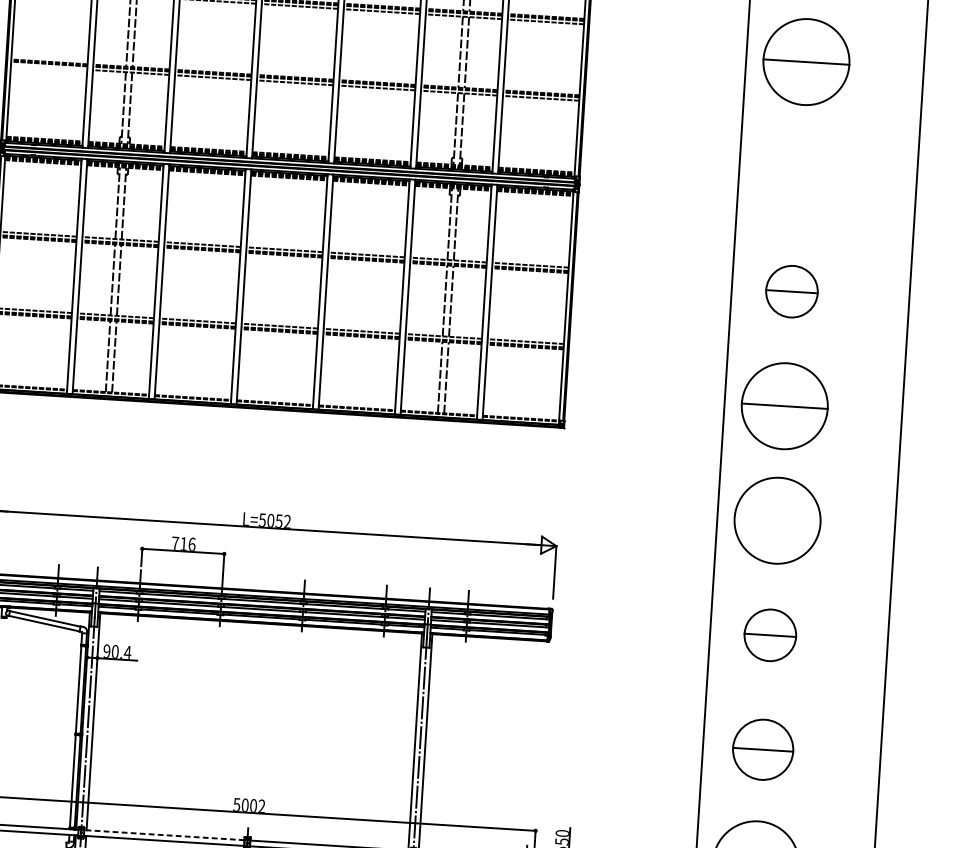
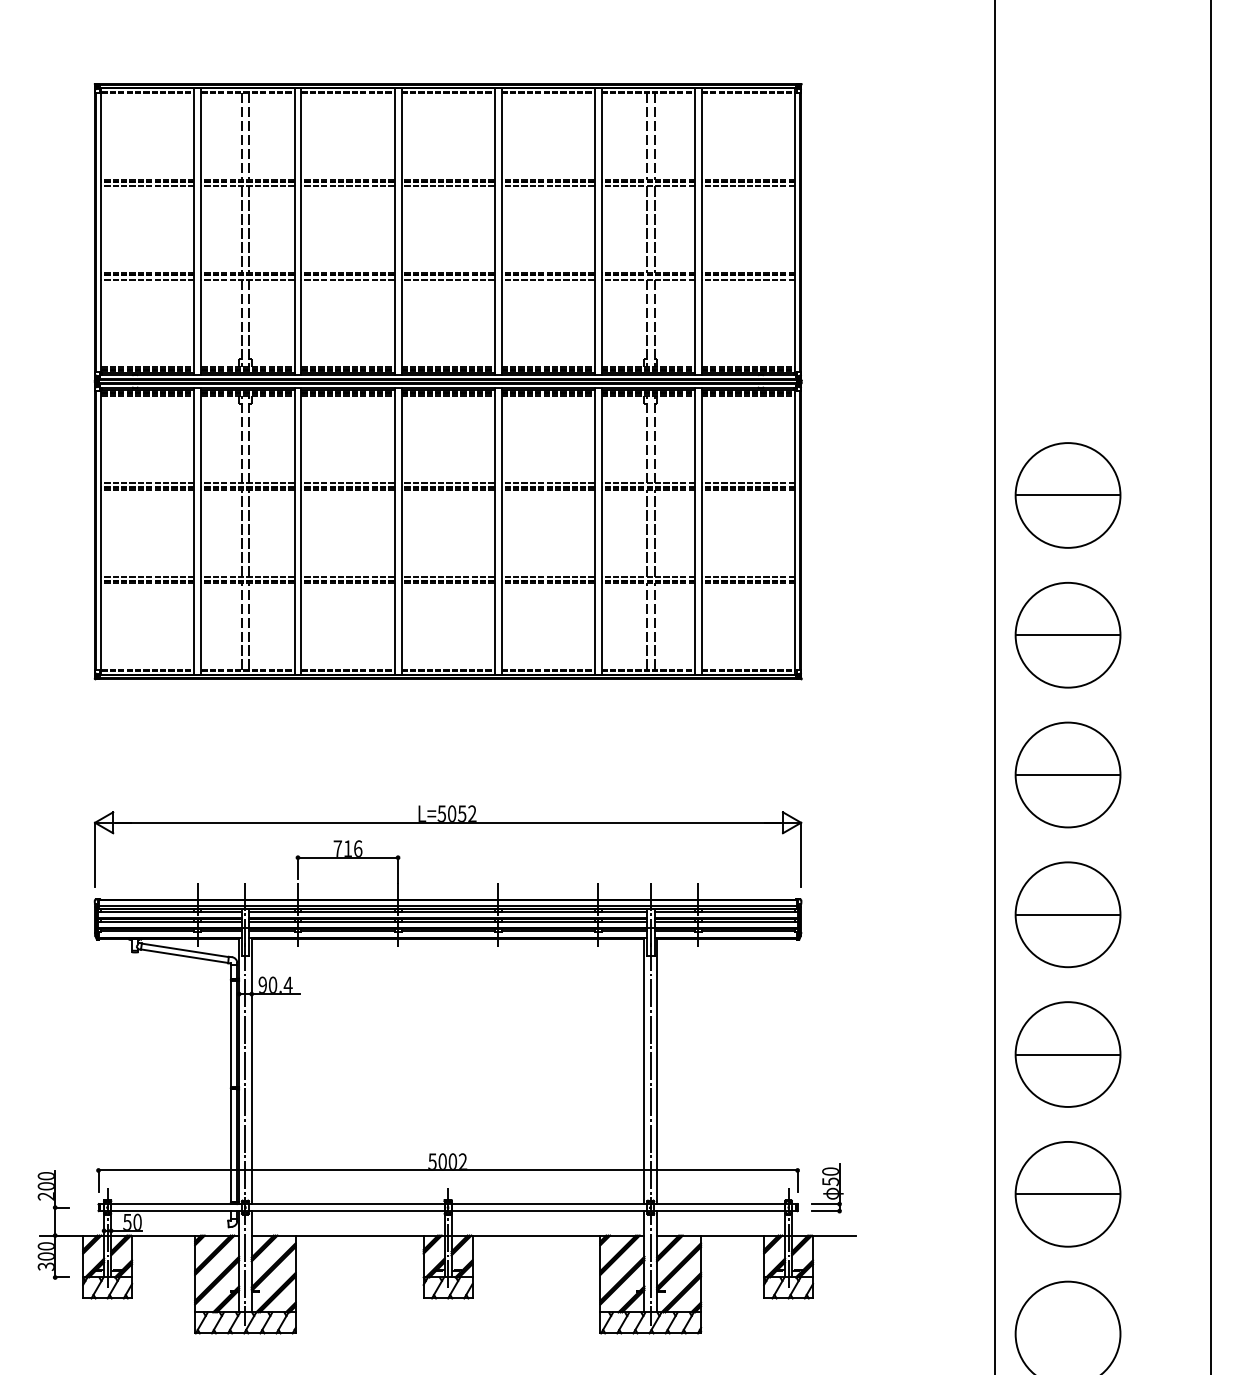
part: (805, 62) -> (1067, 215), removed
line: (48, 67) -> (147, 279), added
part: (791, 291) -> (1067, 495), size x1.67
line: (777, 521) -> (1067, 775), added
part: (769, 635) -> (1067, 914), size x1.67
part: (762, 749) -> (1067, 1054), size x1.43
line: (164, 835) -> (346, 1204), dashed -> solid

